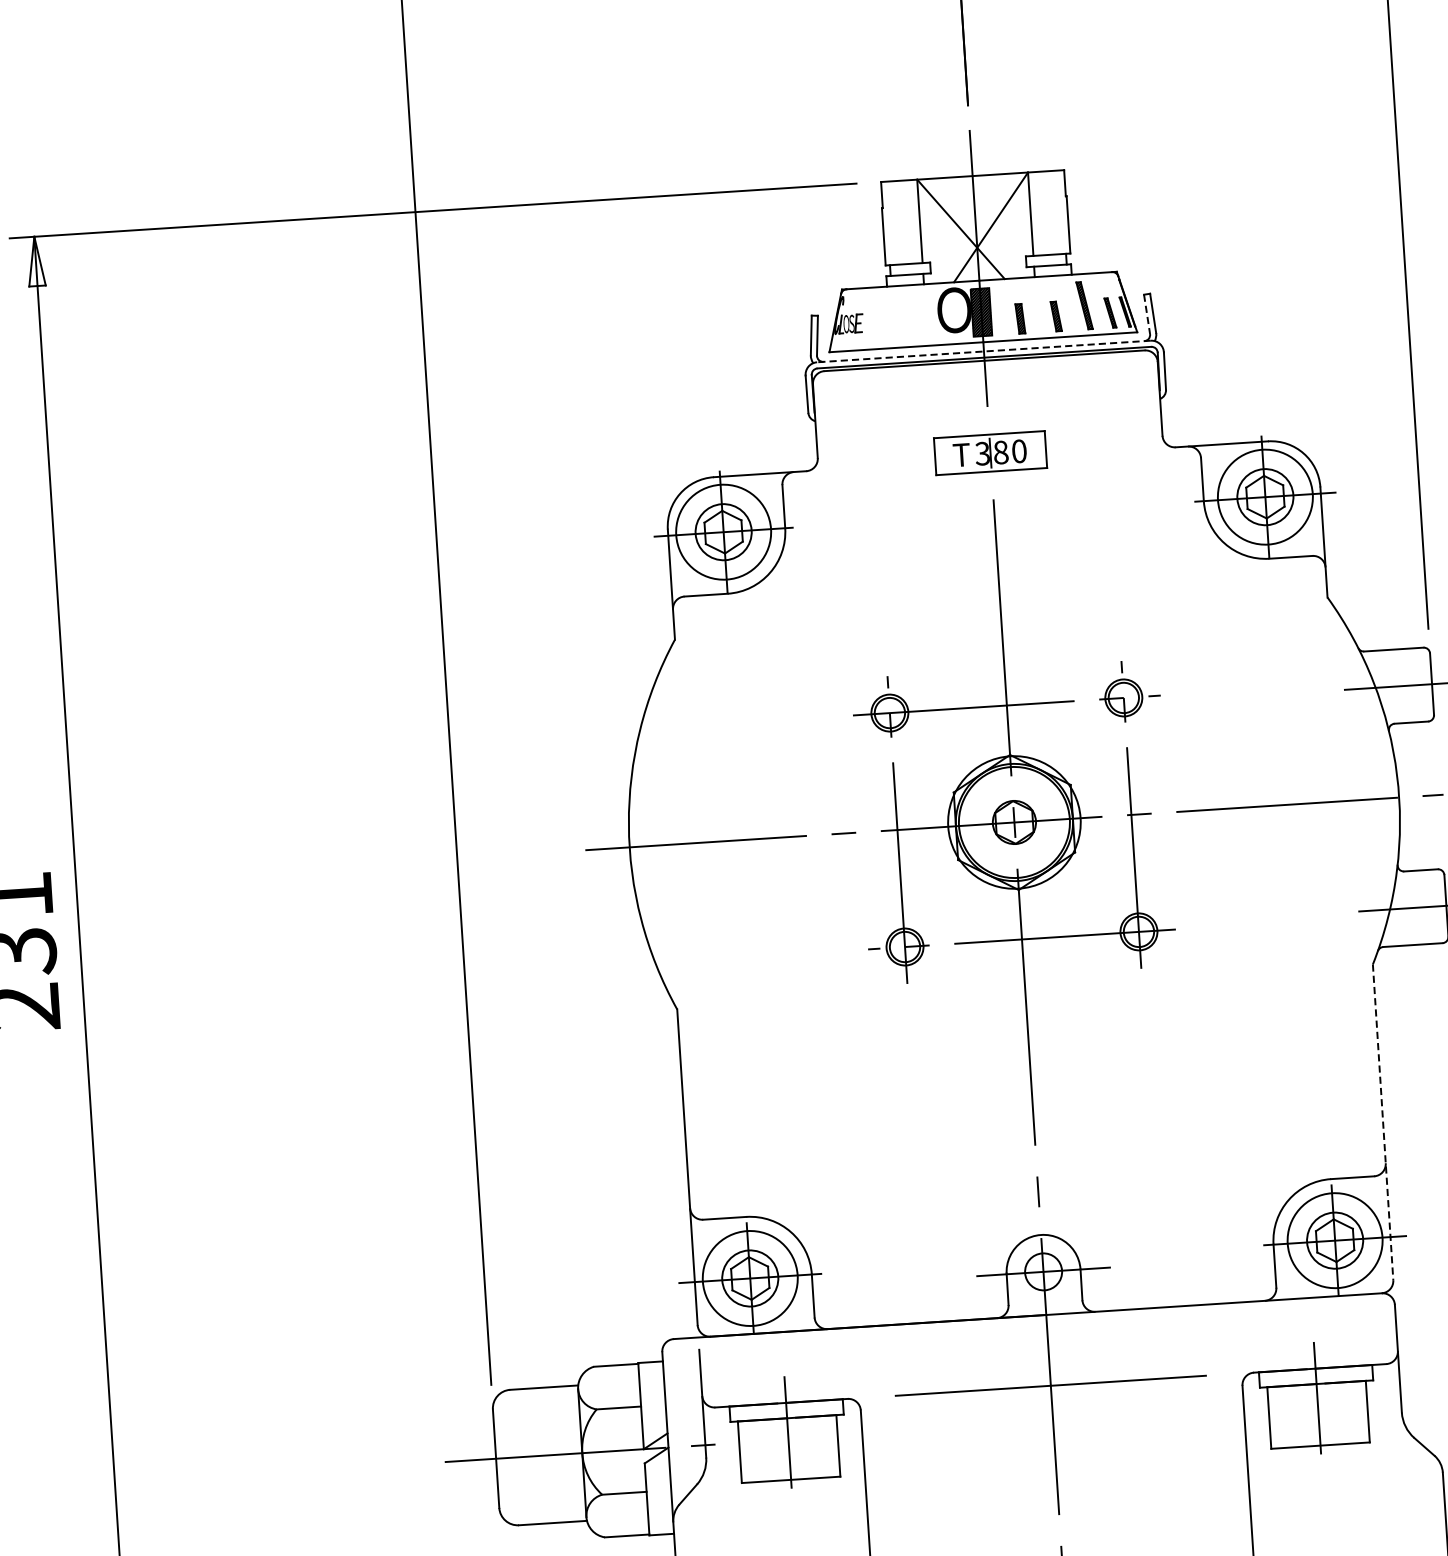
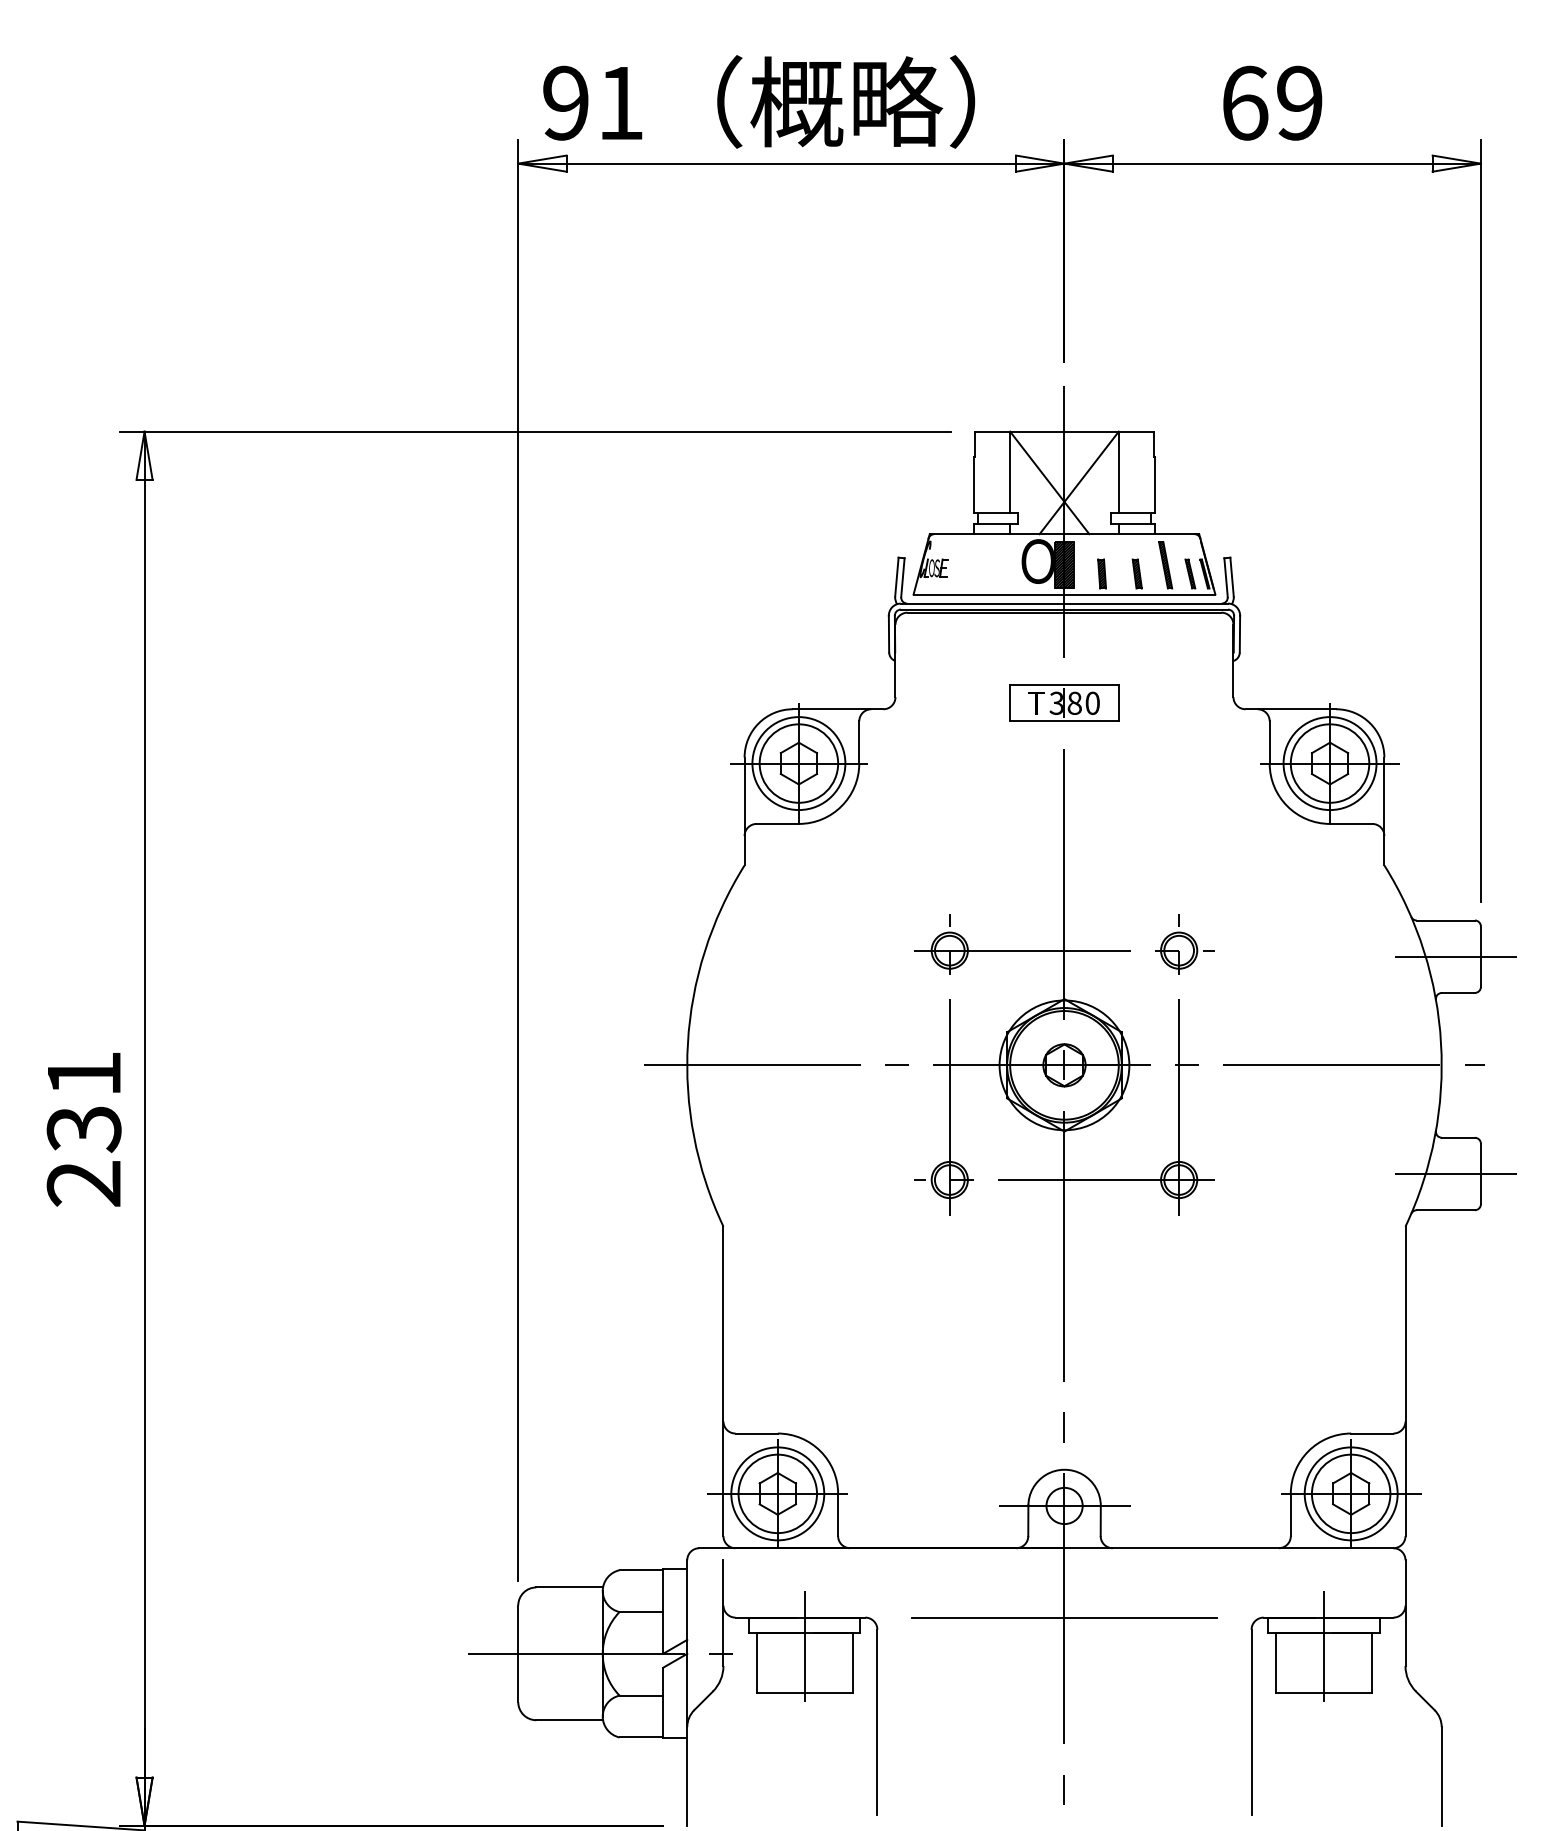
line: (1147, 315) -> (1226, 578), dashed -> solid
line: (983, 351) -> (1064, 603), dashed -> solid
circle: (1264, 497) -> (1329, 763), size x1.43
circle: (723, 532) -> (798, 763), size x1.43
line: (1383, 1122) -> (1405, 1381), dashed -> solid
circle: (1334, 1240) -> (1350, 1493), size x1.43
circle: (749, 1278) -> (777, 1493), size x1.43

